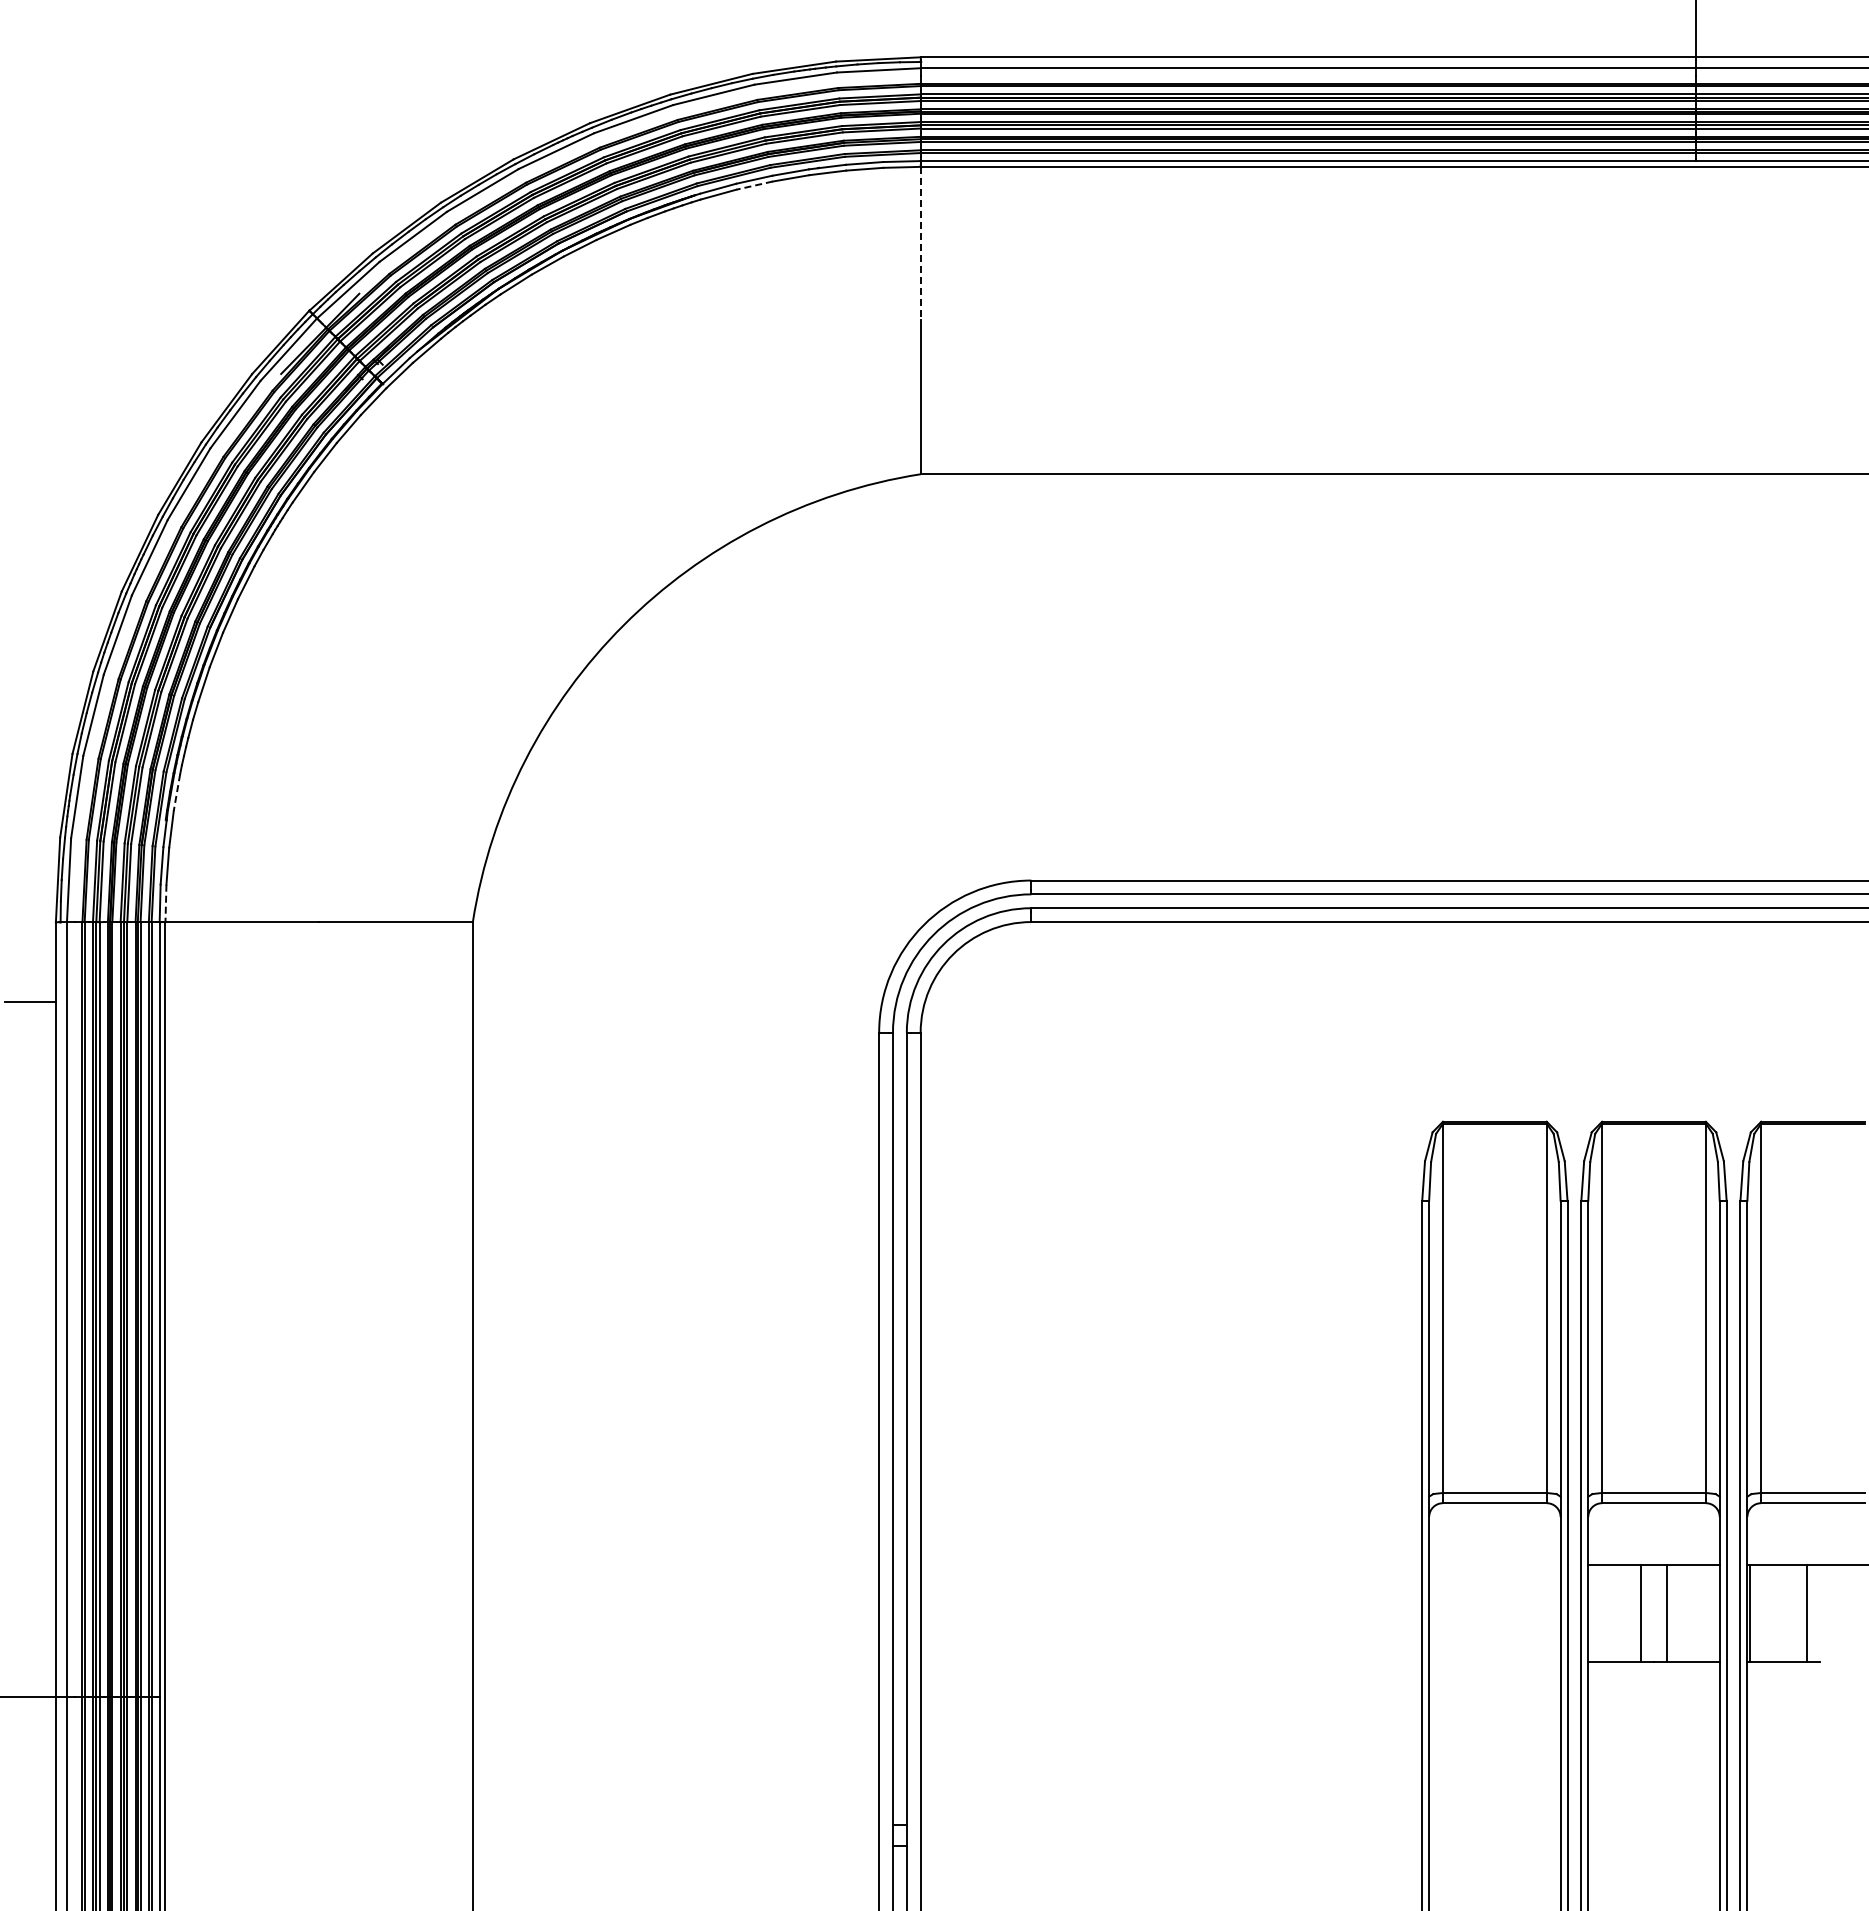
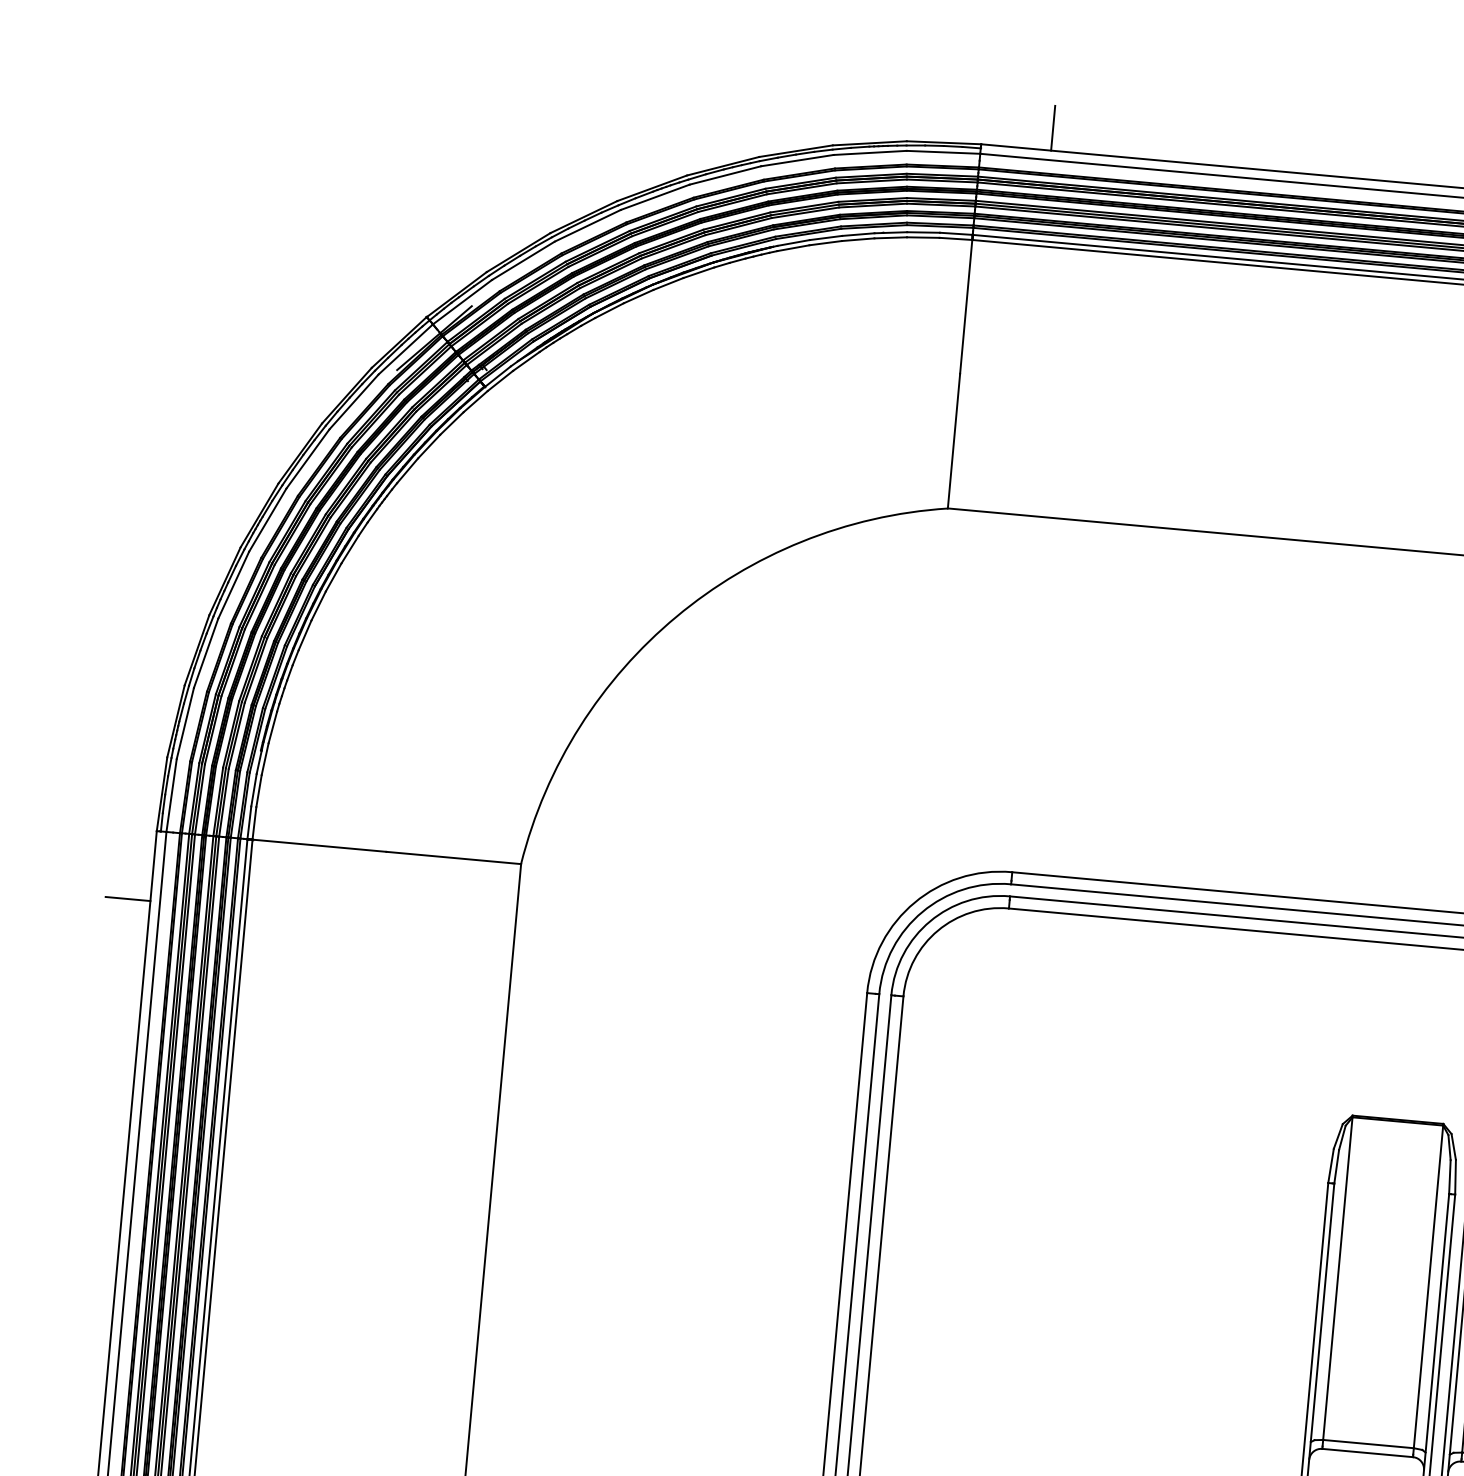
line: (1000, 31) -> (1052, 128), added
line: (754, 185) -> (825, 243), dashed -> solid
line: (920, 243) -> (966, 306), dashed -> solid
line: (176, 792) -> (272, 727), dashed -> solid
line: (165, 903) -> (254, 823), dashed -> solid

